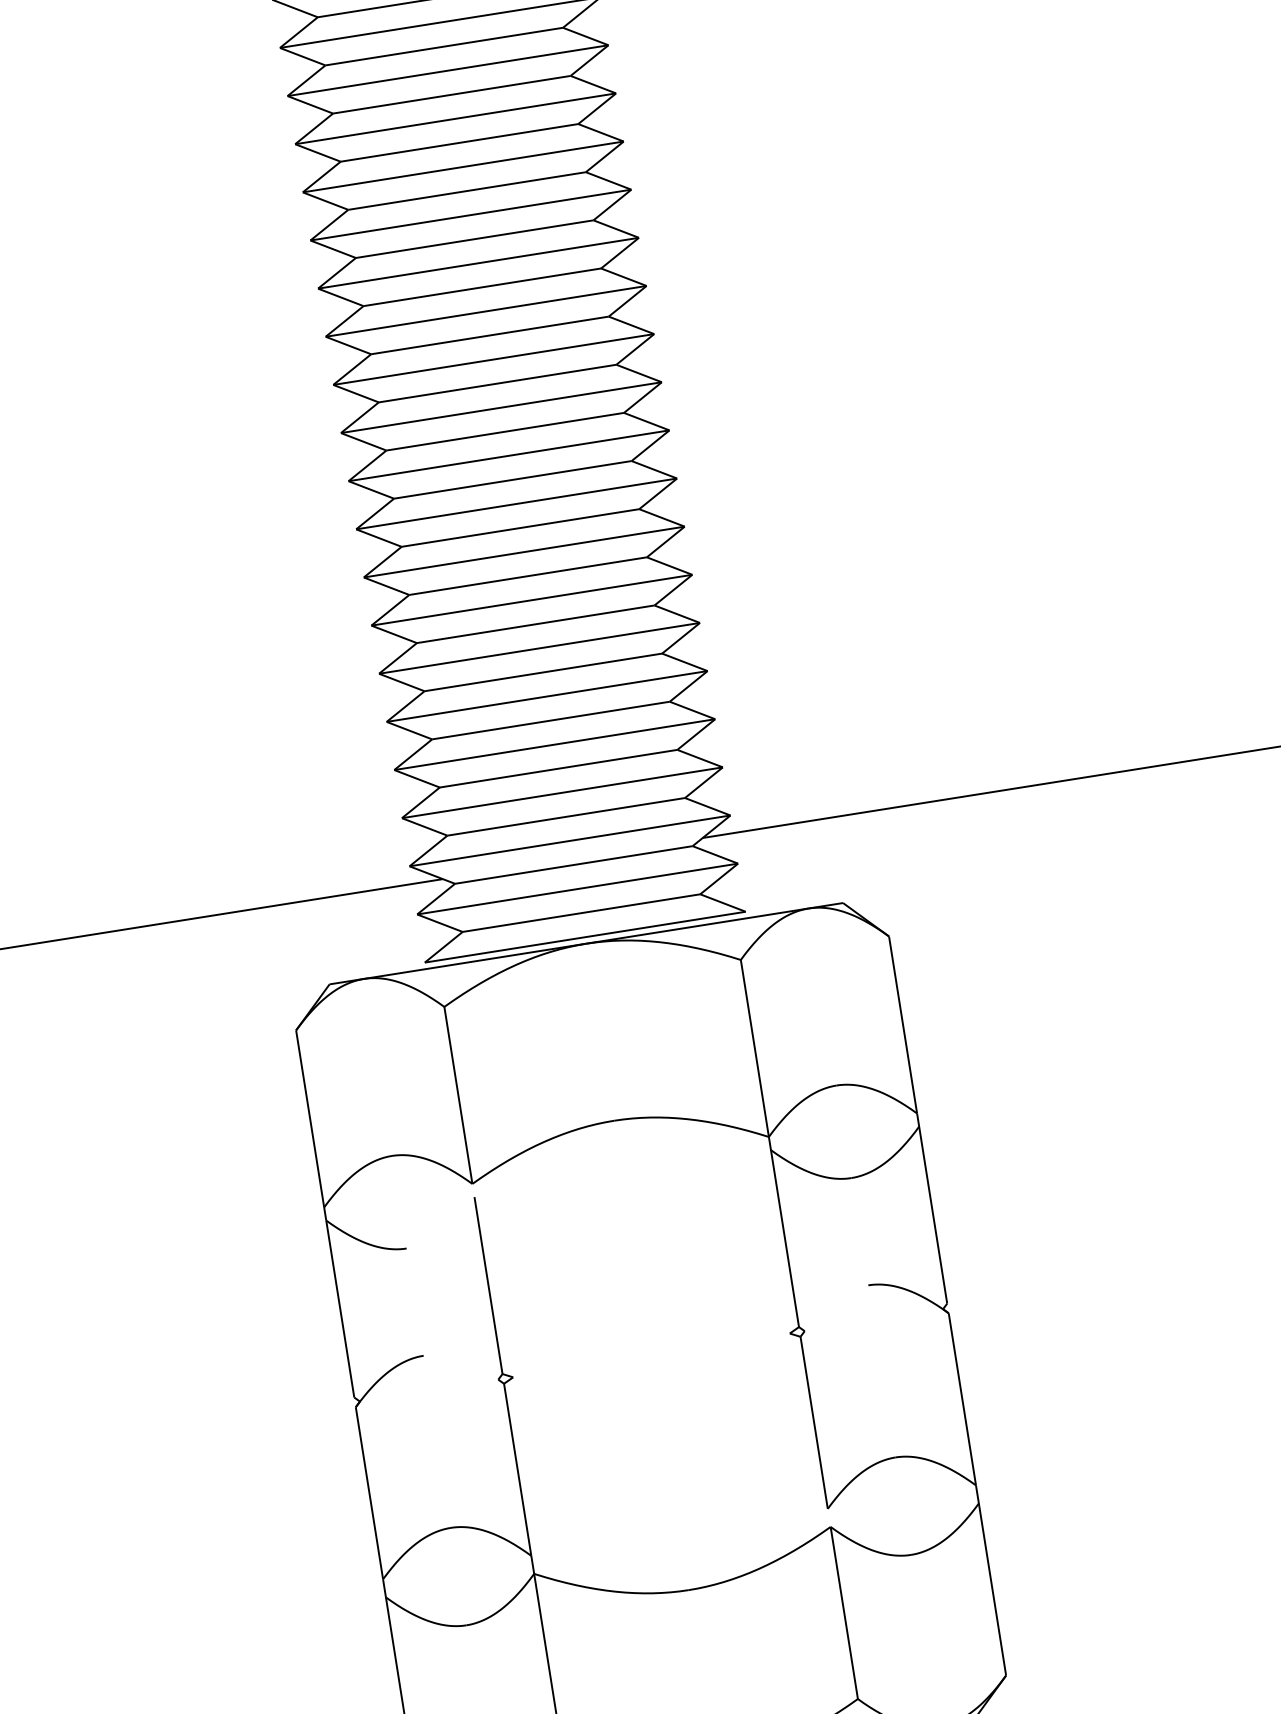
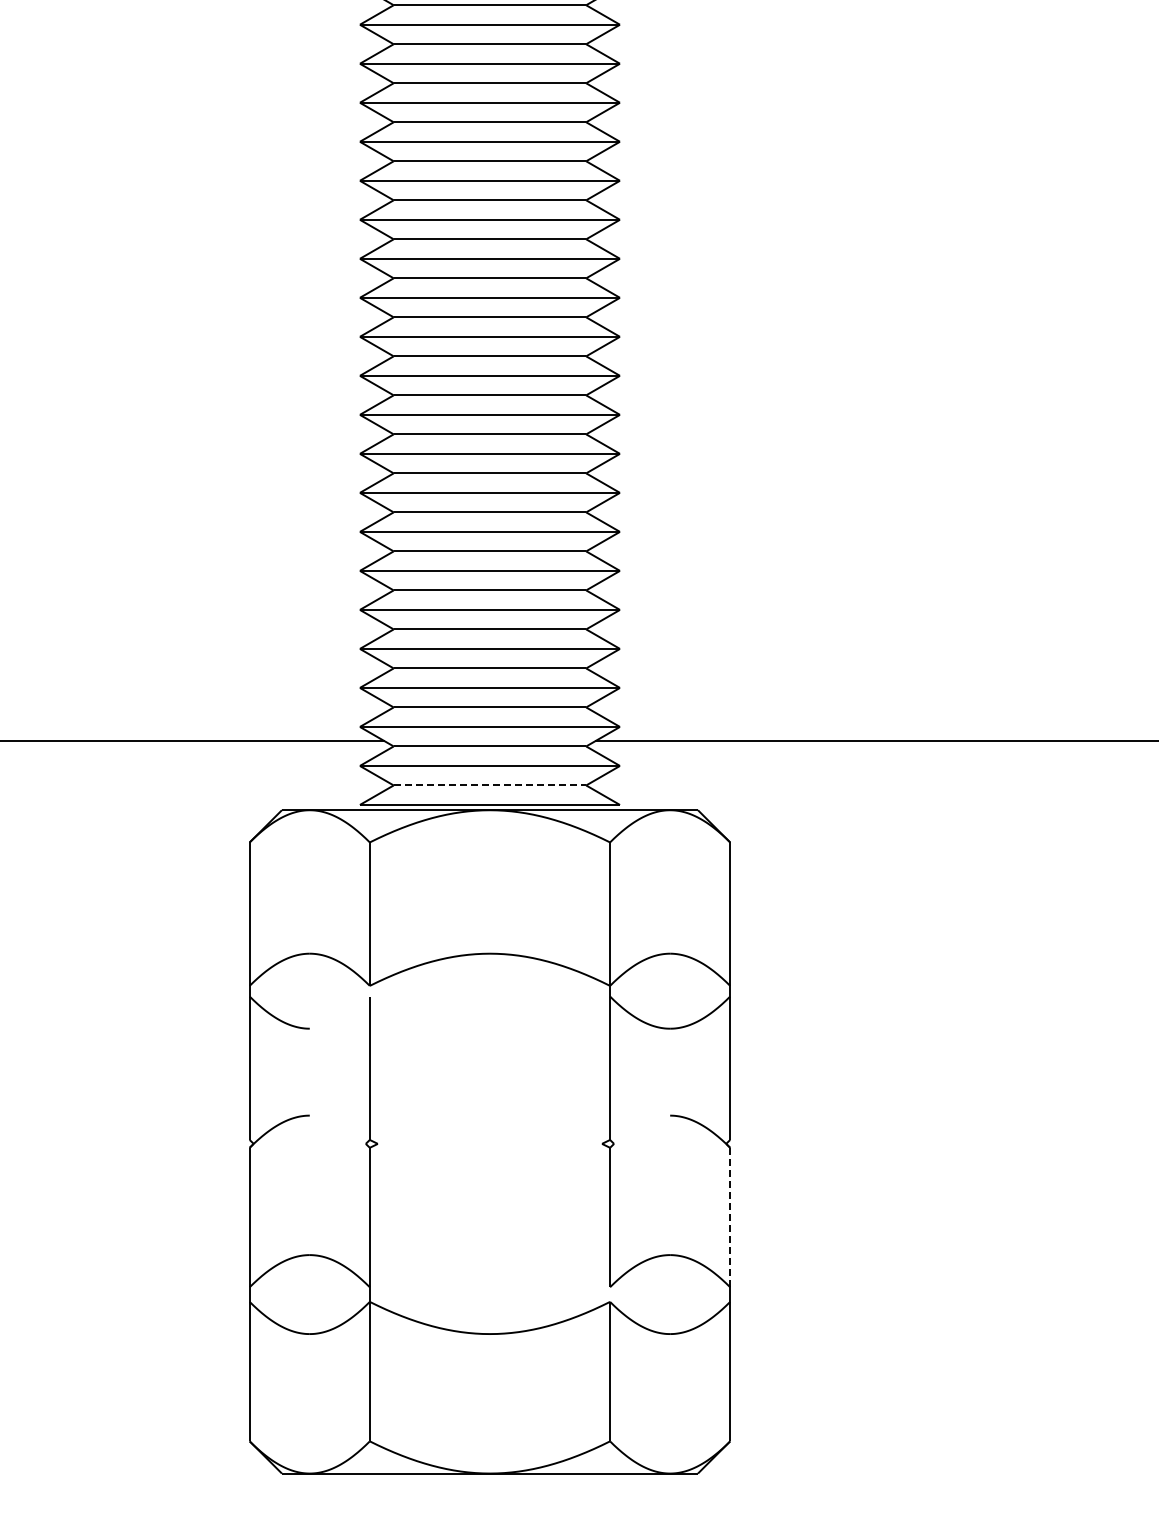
line: (582, 913) -> (490, 785), solid -> dashed
line: (962, 1399) -> (730, 1217), solid -> dashed

